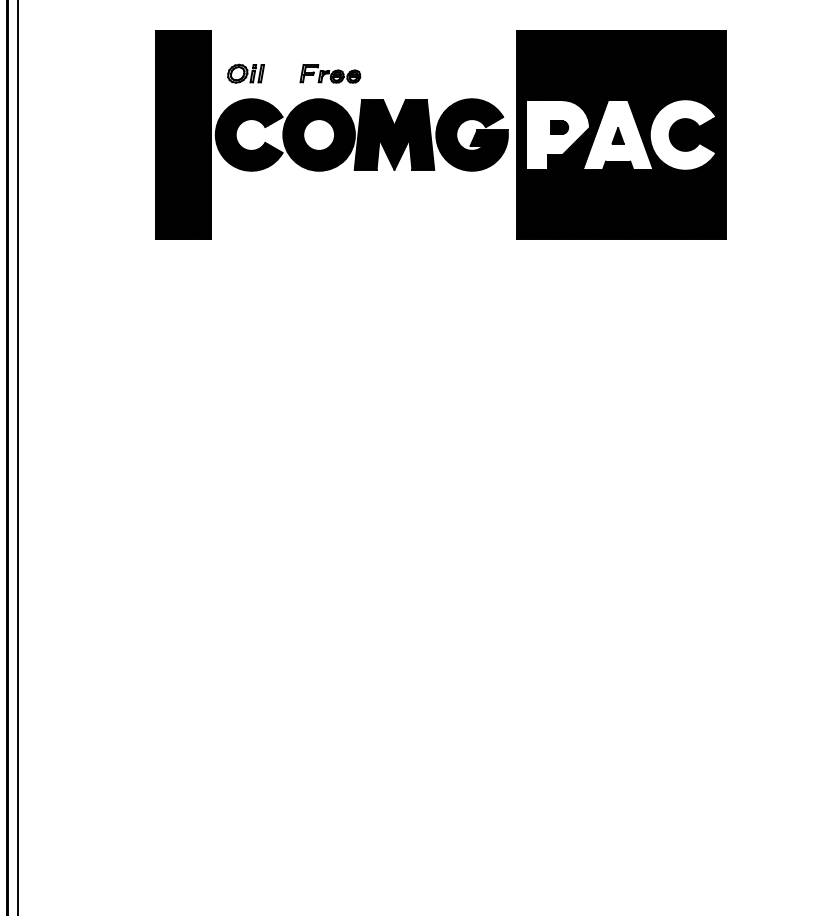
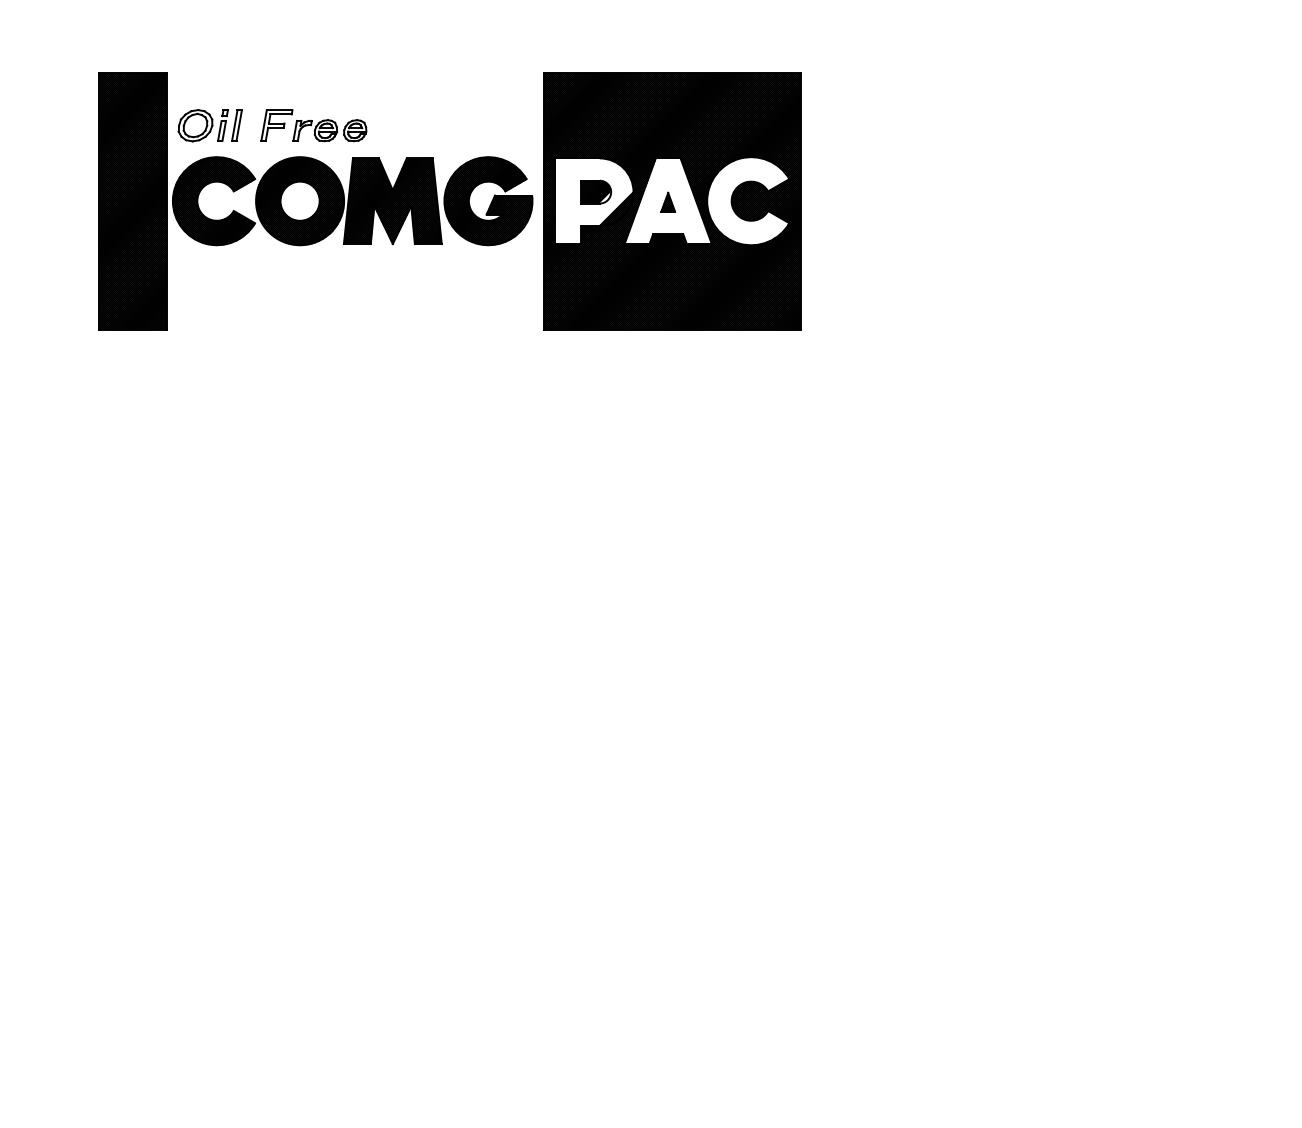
part: (245, 73) -> (209, 125), size x1.43
part: (330, 73) -> (313, 125), size x1.43
part: (559, 127) -> (596, 191), size x1.43

